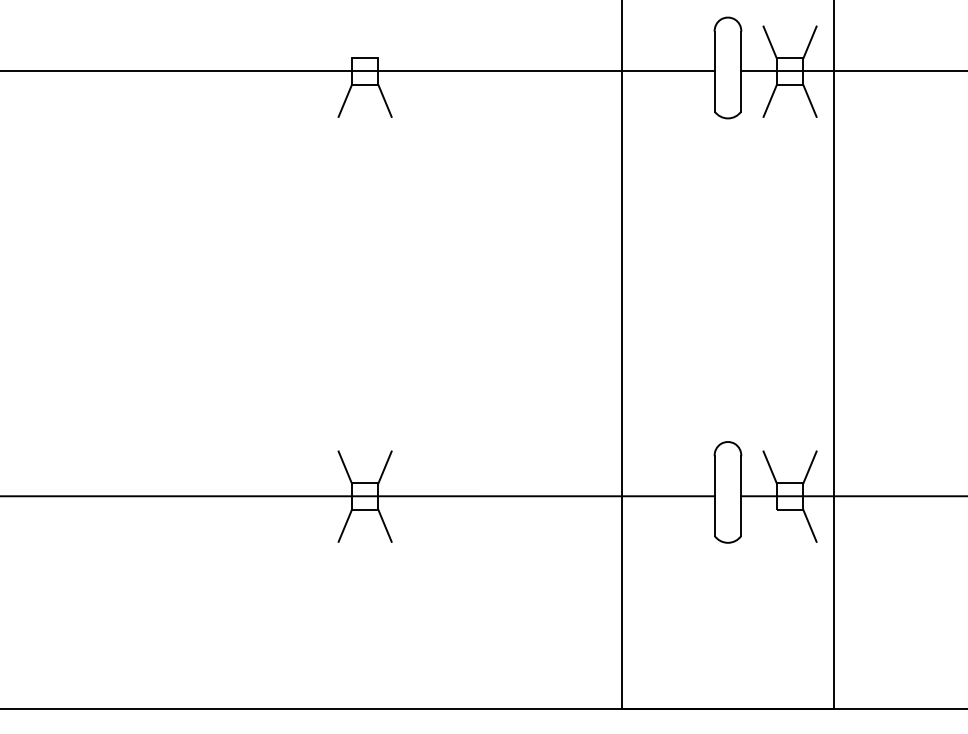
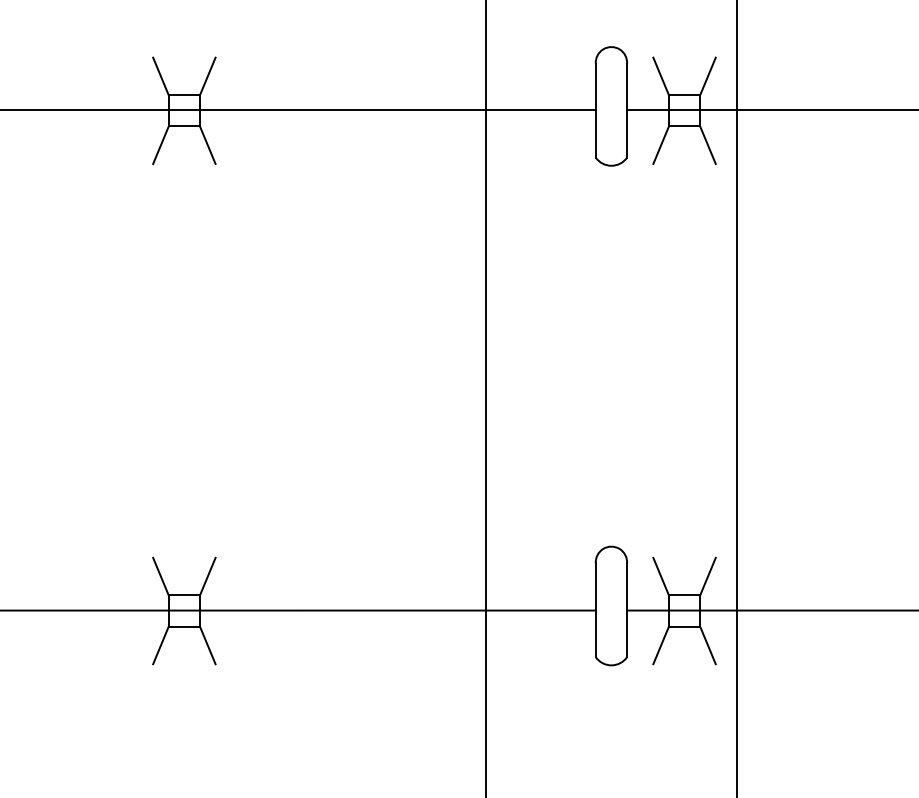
line: (344, 42) -> (160, 76), added
line: (384, 42) -> (207, 76), added
line: (769, 525) -> (660, 644), added

